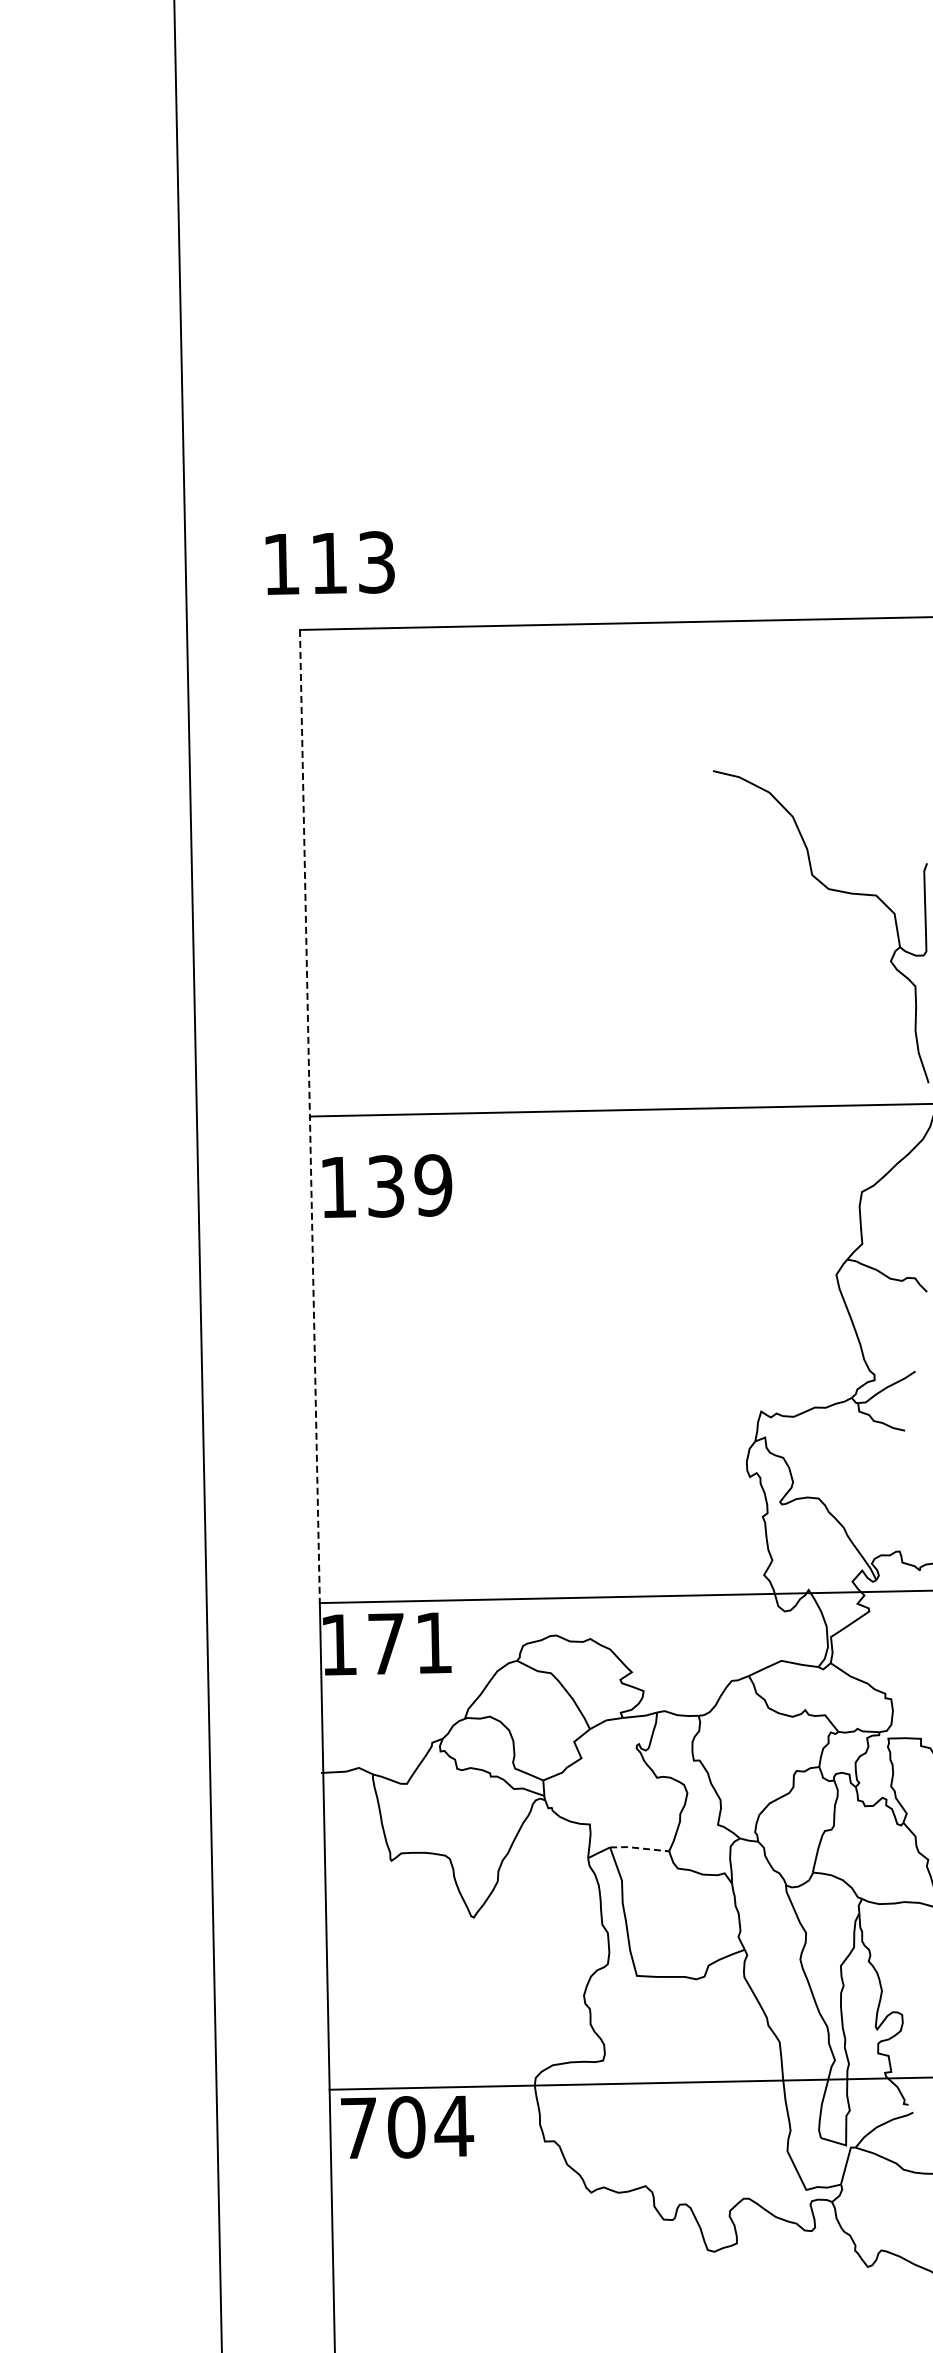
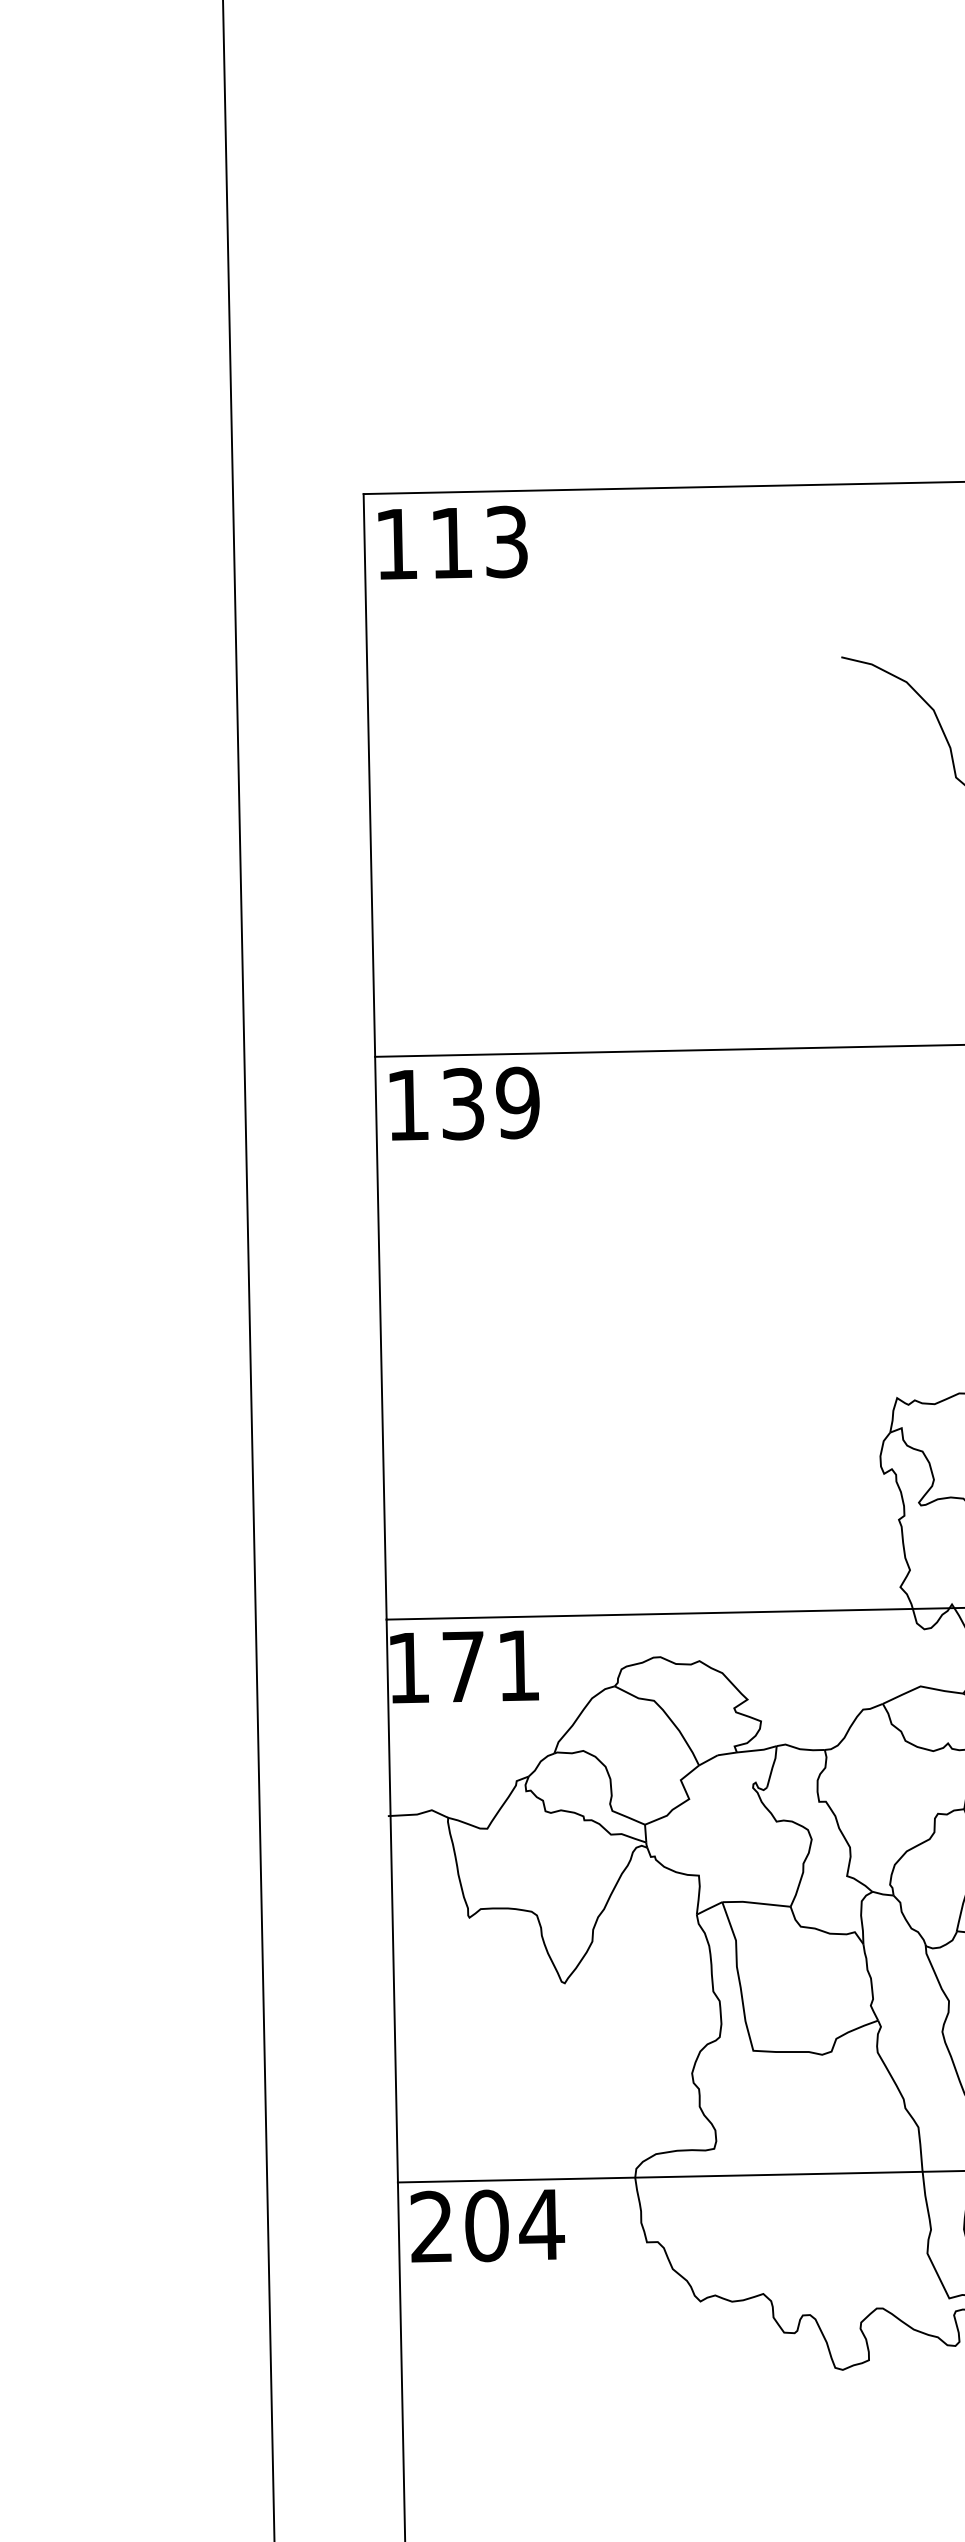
text: (329, 562) -> (452, 542), moved
line: (309, 1116) -> (374, 1056), dashed -> solid
text: (387, 1185) -> (464, 1103), moved
line: (639, 1848) -> (756, 1903), dashed -> solid
text: (357, 2127) -> (430, 2226), 704 -> 204

